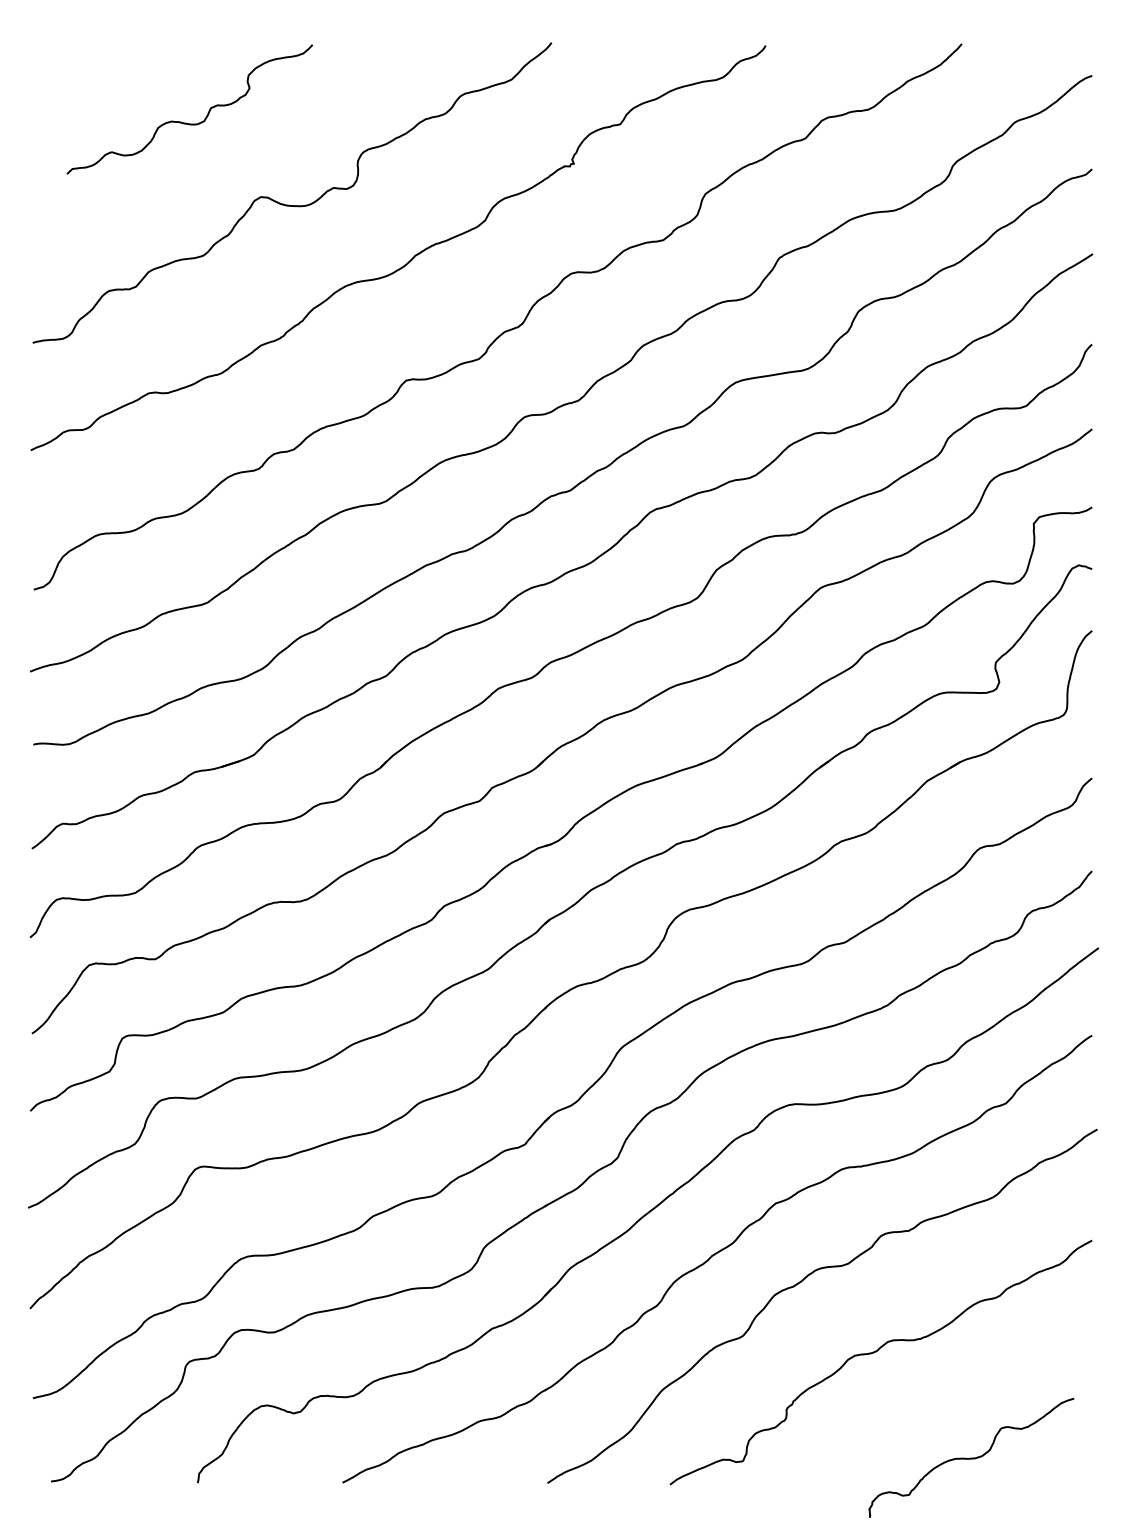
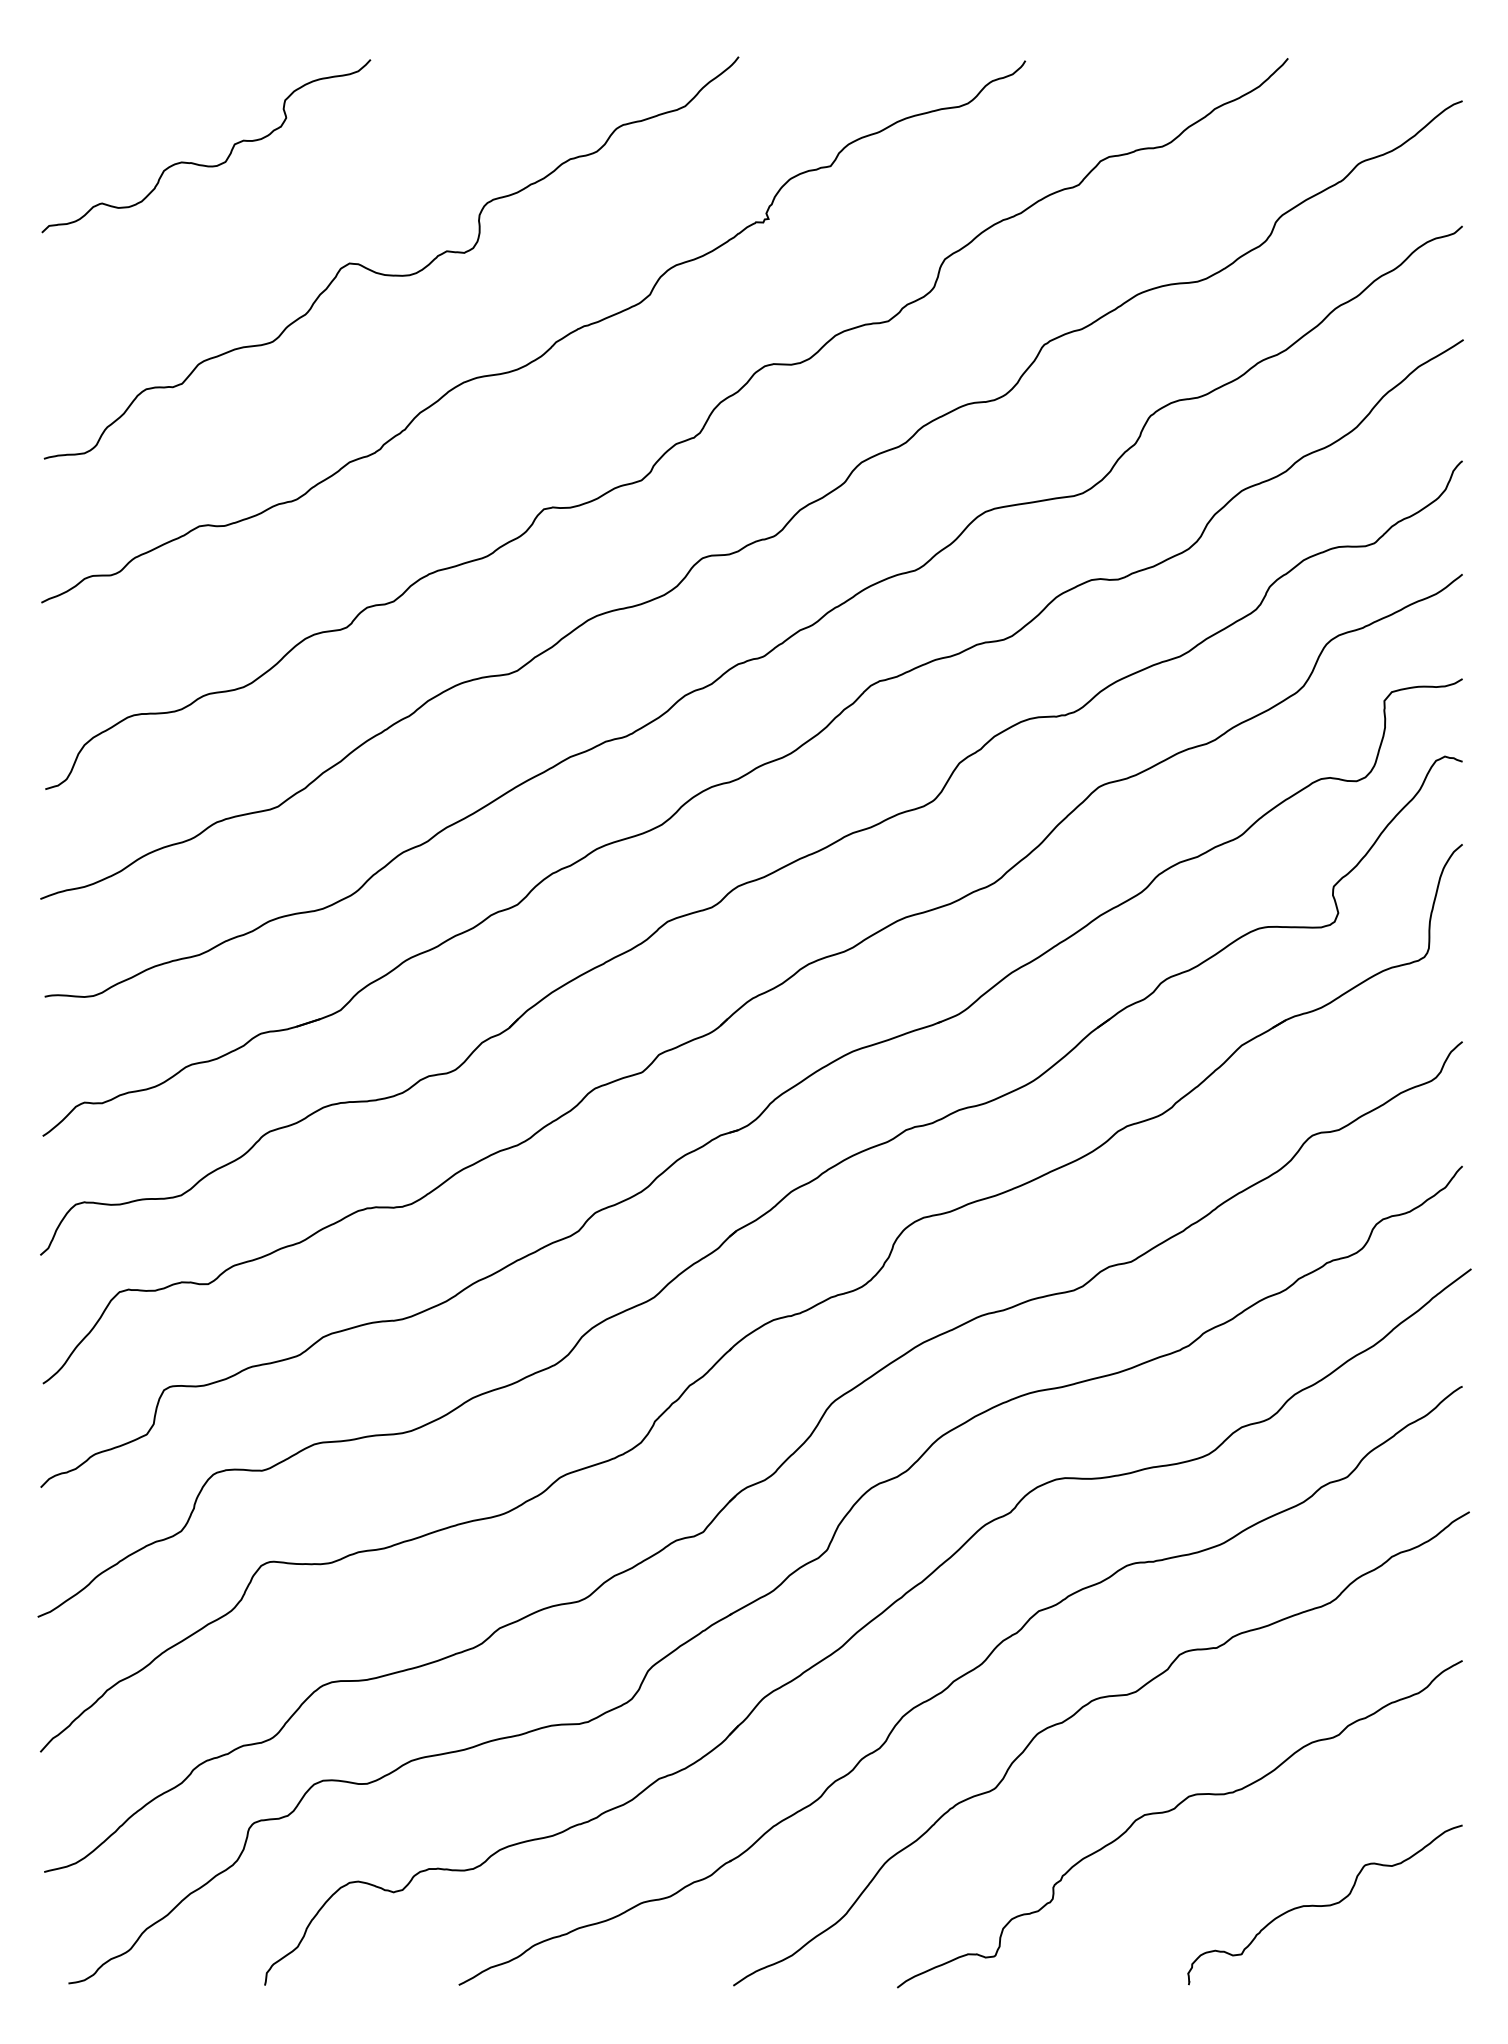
curve: (188, 123) -> (204, 164), moved
curve: (971, 1457) -> (1325, 1904), moved

